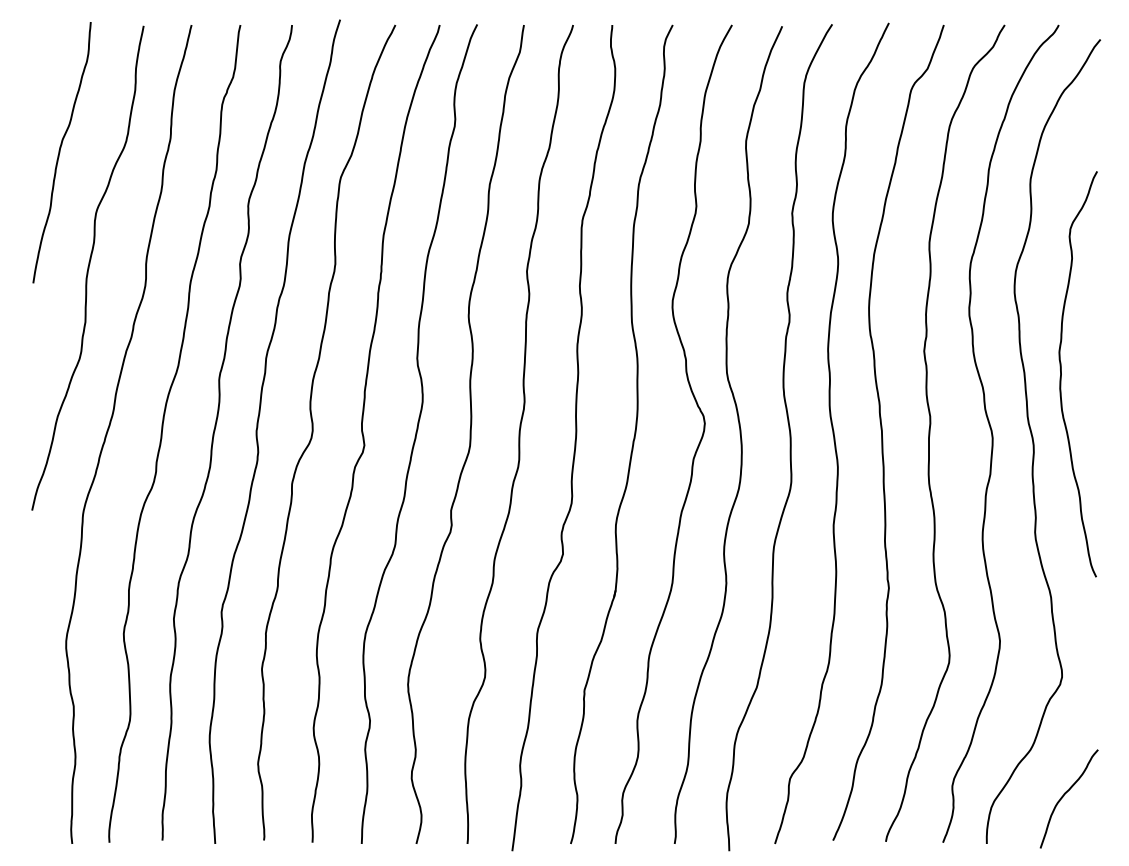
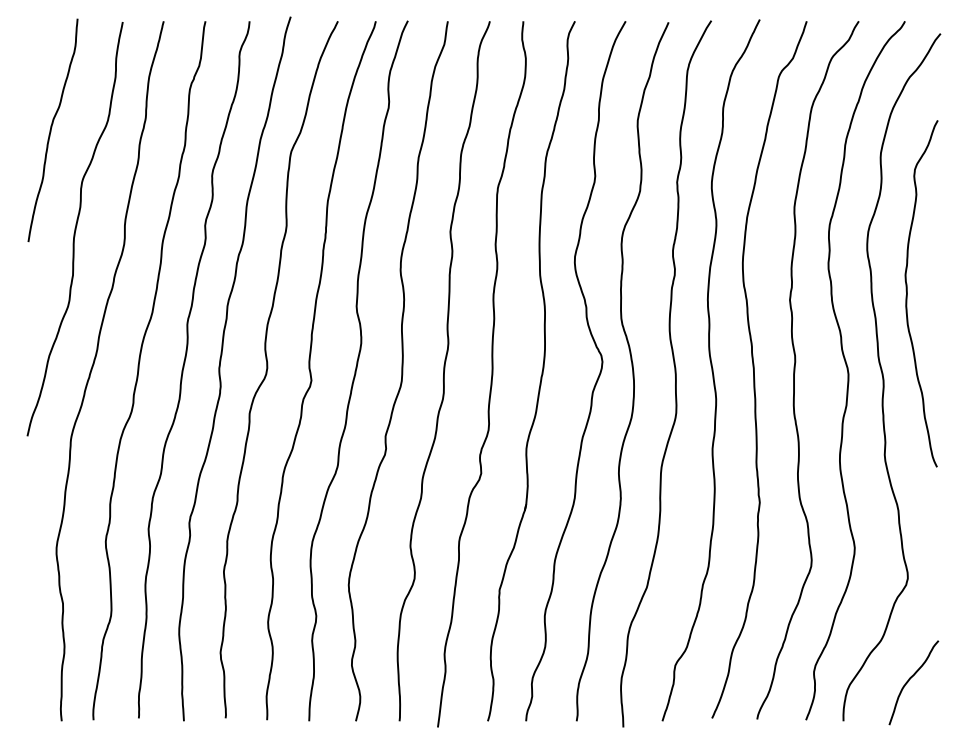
curve: (1061, 373) -> (907, 293), moved

